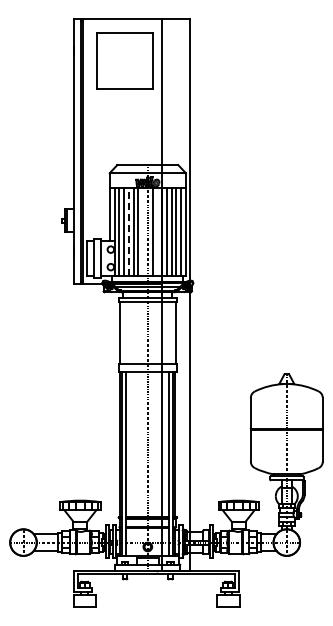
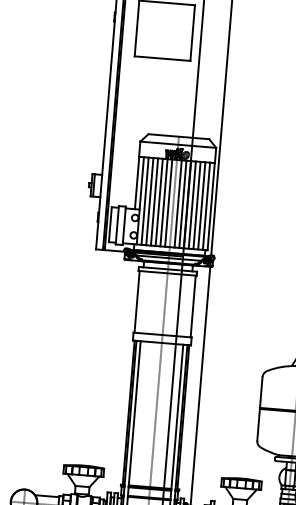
line: (143, 231) -> (169, 202), added
line: (157, 231) -> (183, 203), added
line: (128, 232) -> (154, 202), dashed -> solid

